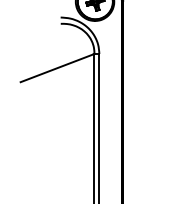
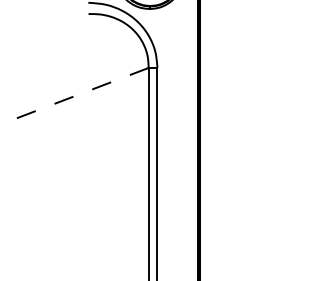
line: (57, 68) -> (82, 93), solid -> dashed

